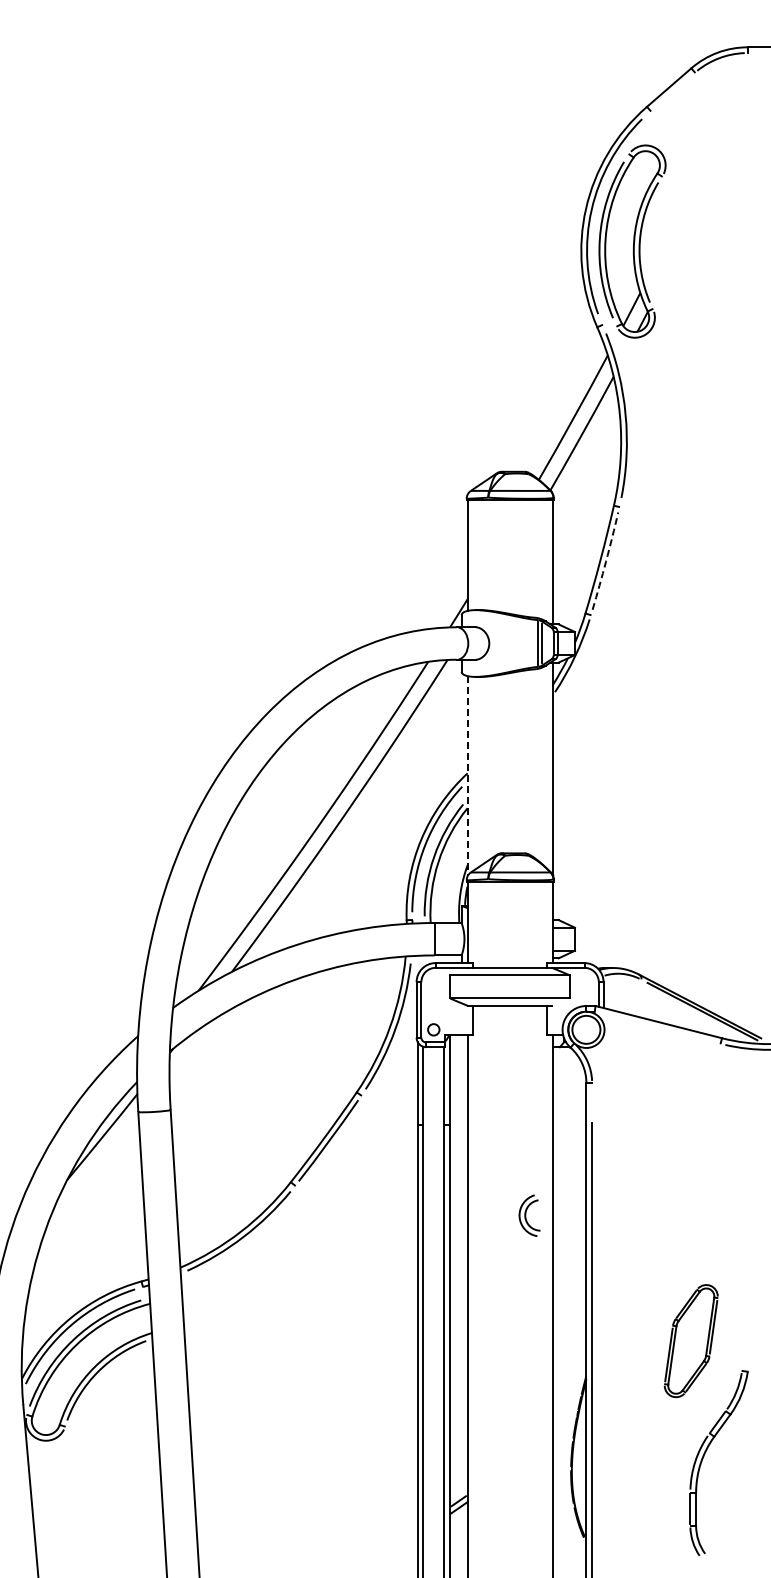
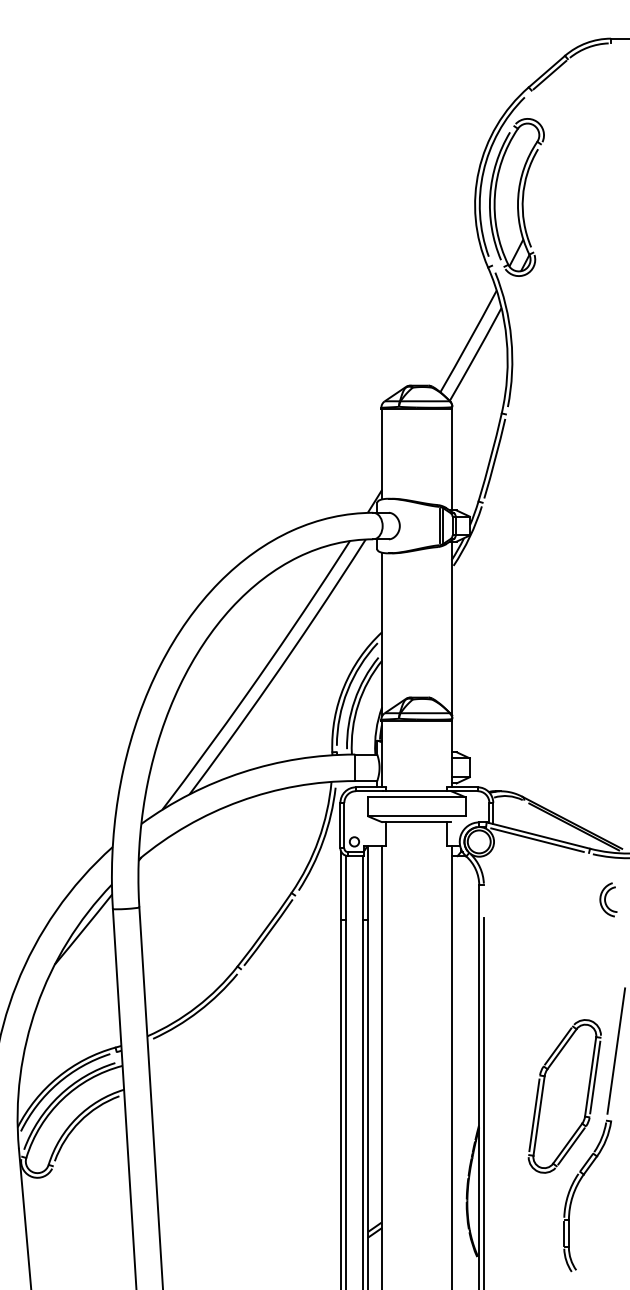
line: (672, 91) -> (549, 74), added
arc: (606, 561) -> (495, 459), dashed -> solid
line: (467, 776) -> (382, 634), dashed -> solid
line: (657, 1027) -> (537, 839), added
part: (529, 1215) -> (608, 899), moved
line: (753, 1285) -> (615, 1050), added
part: (691, 1340) -> (565, 1095), size x1.67

